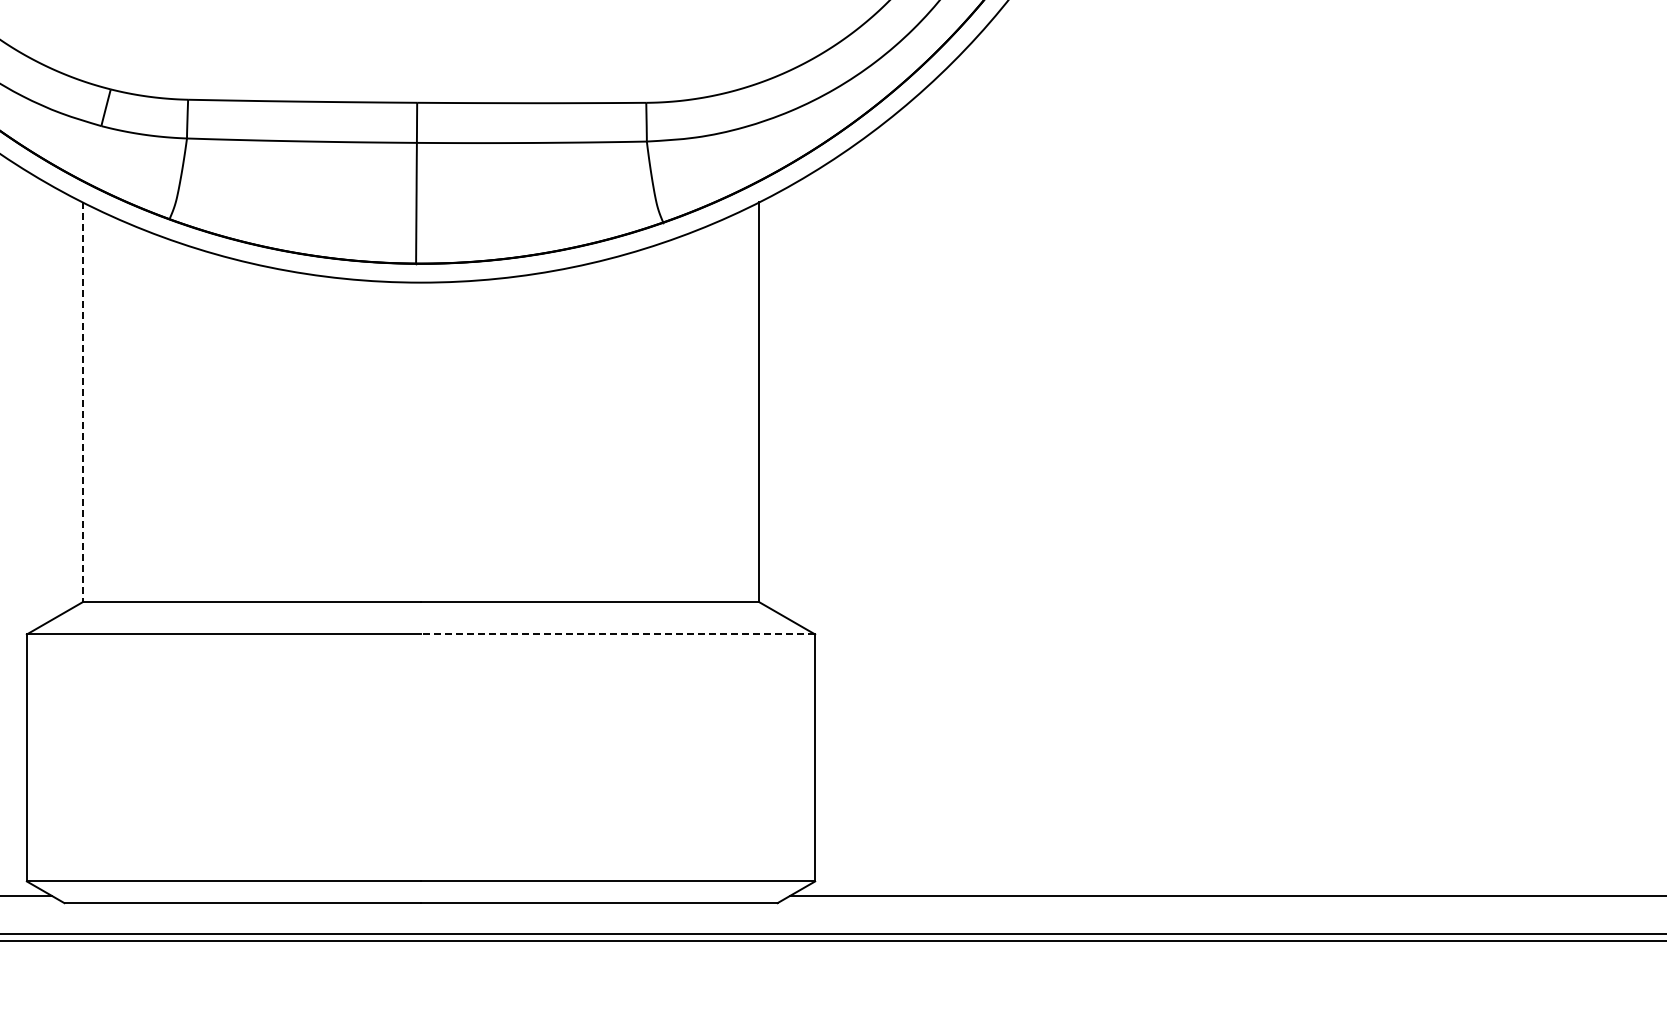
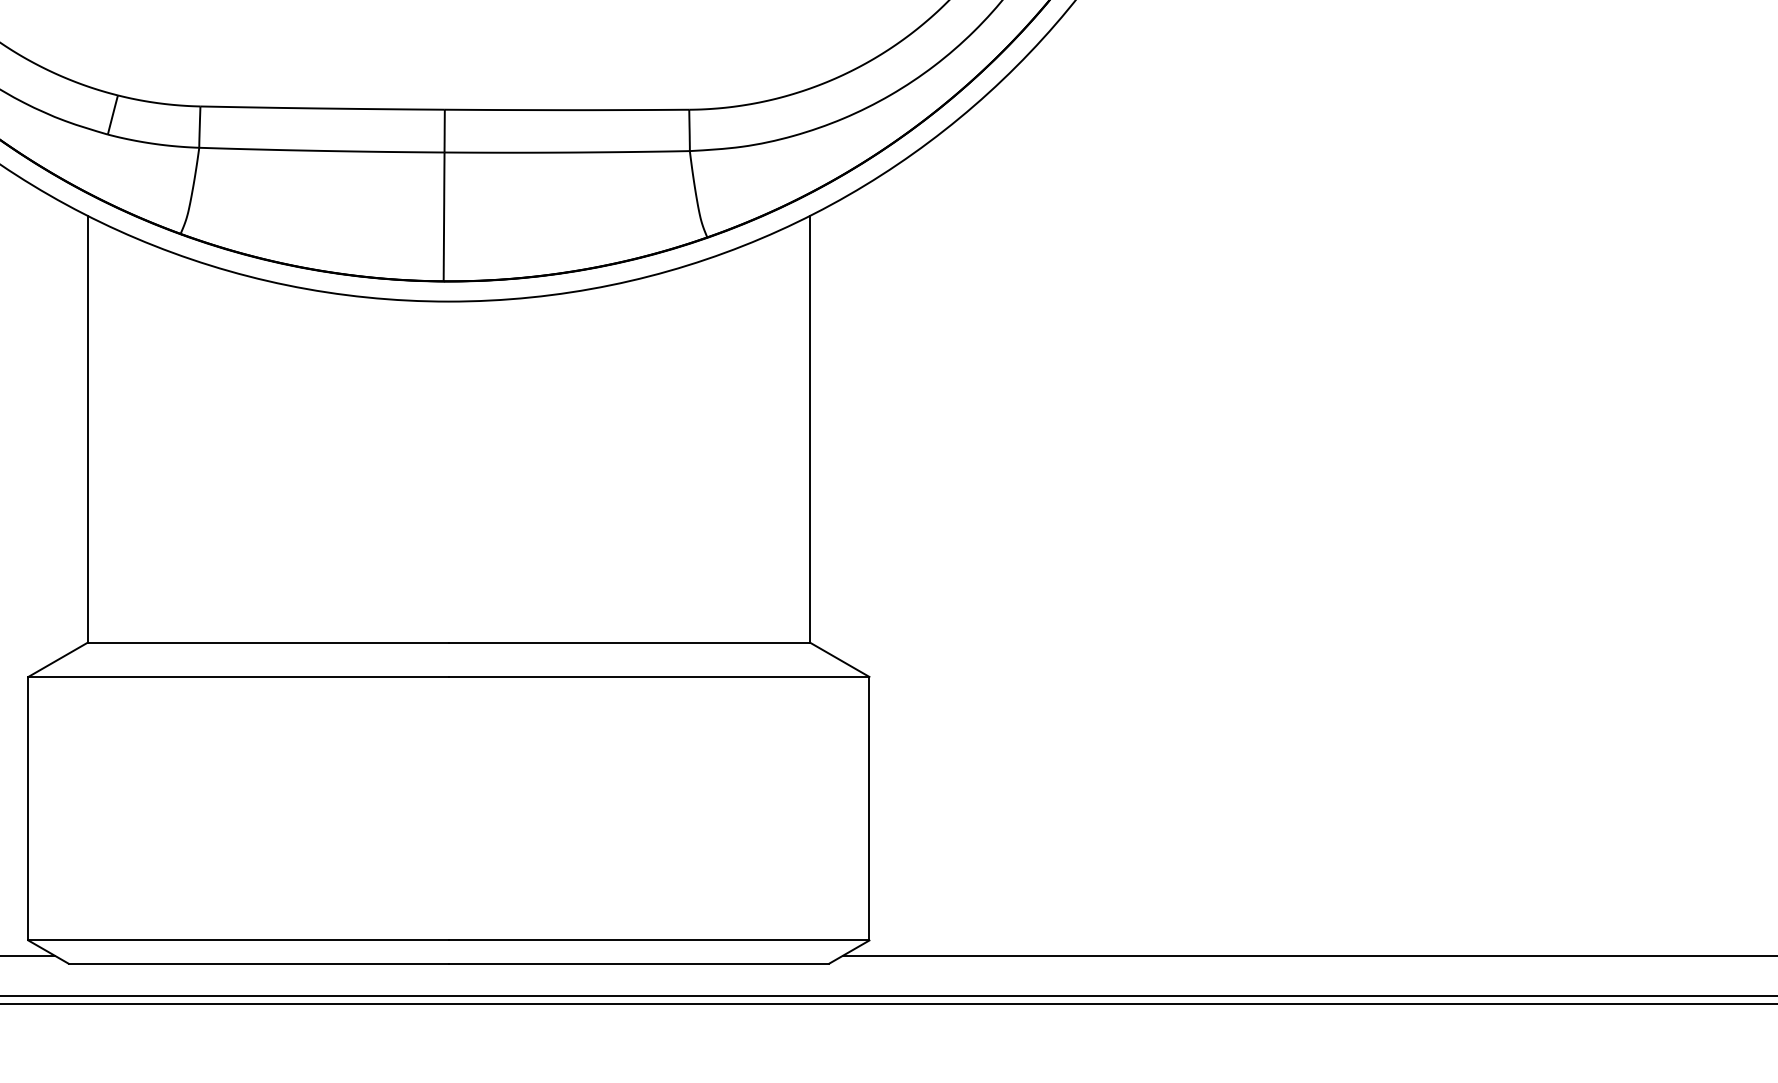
line: (82, 402) -> (87, 429), dashed -> solid
line: (617, 634) -> (658, 676), dashed -> solid

